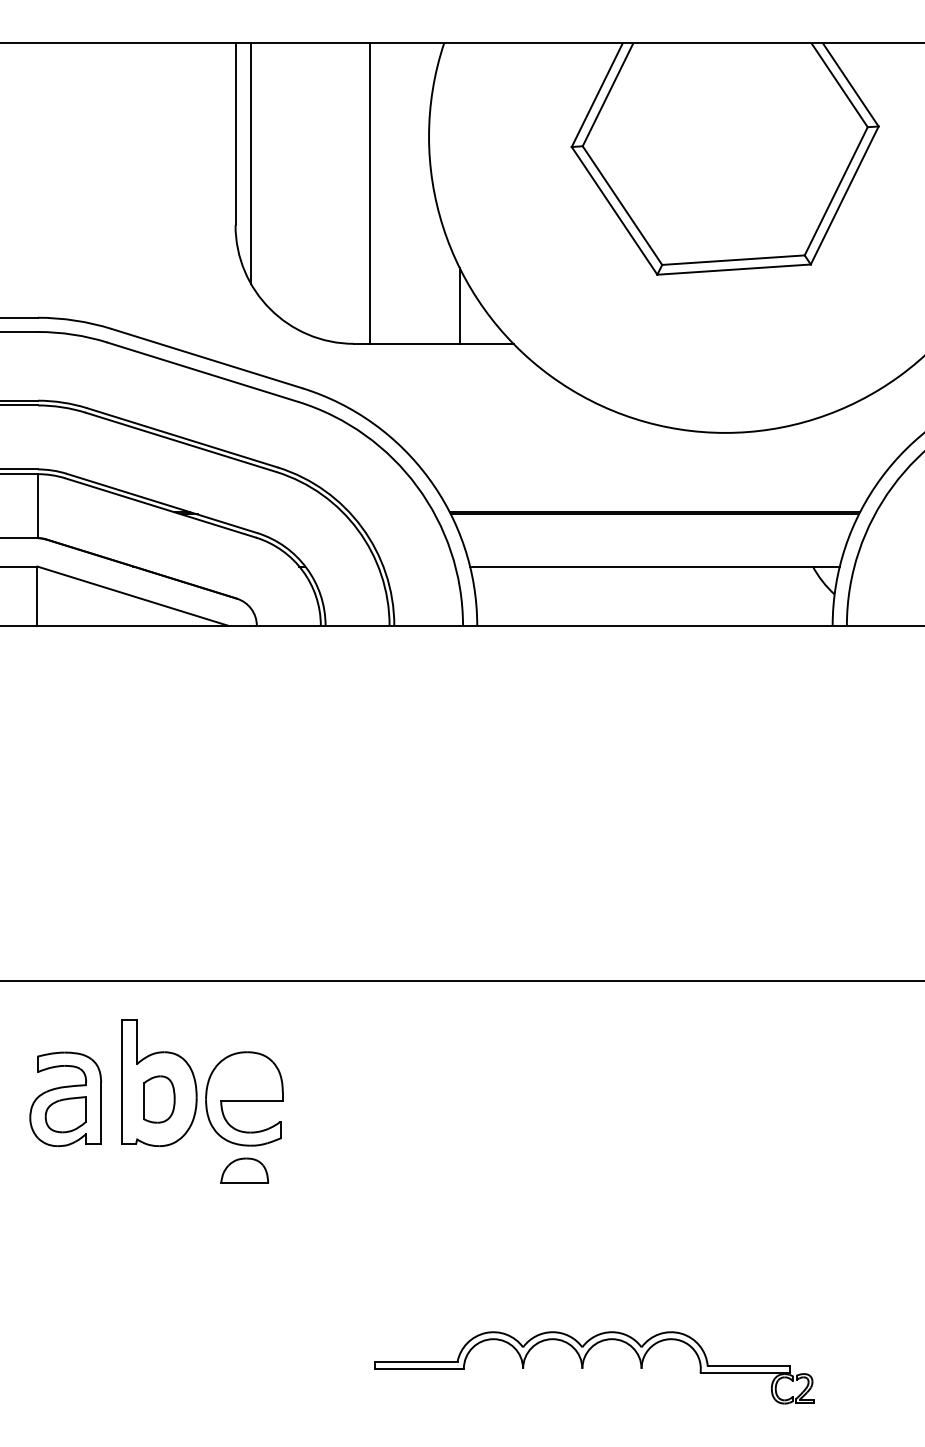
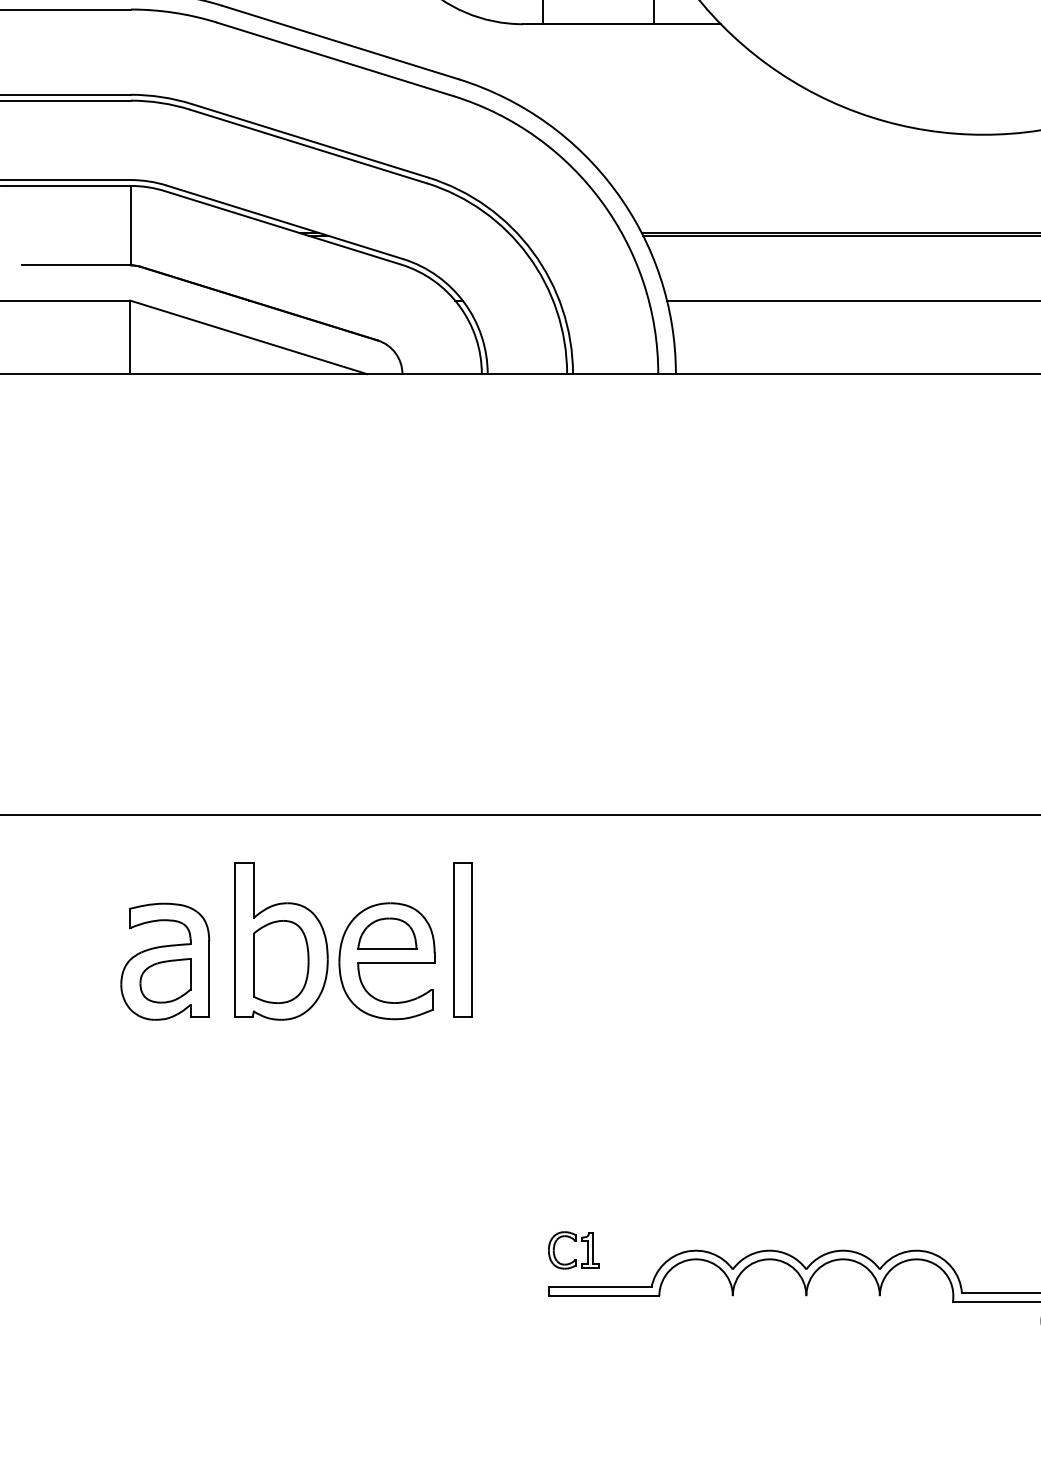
part: (305, 1081) -> (462, 939), added
part: (159, 1099) -> (281, 961), size x1.43
part: (244, 1170) -> (387, 933), moved
part: (394, 1324) -> (573, 1241), added

